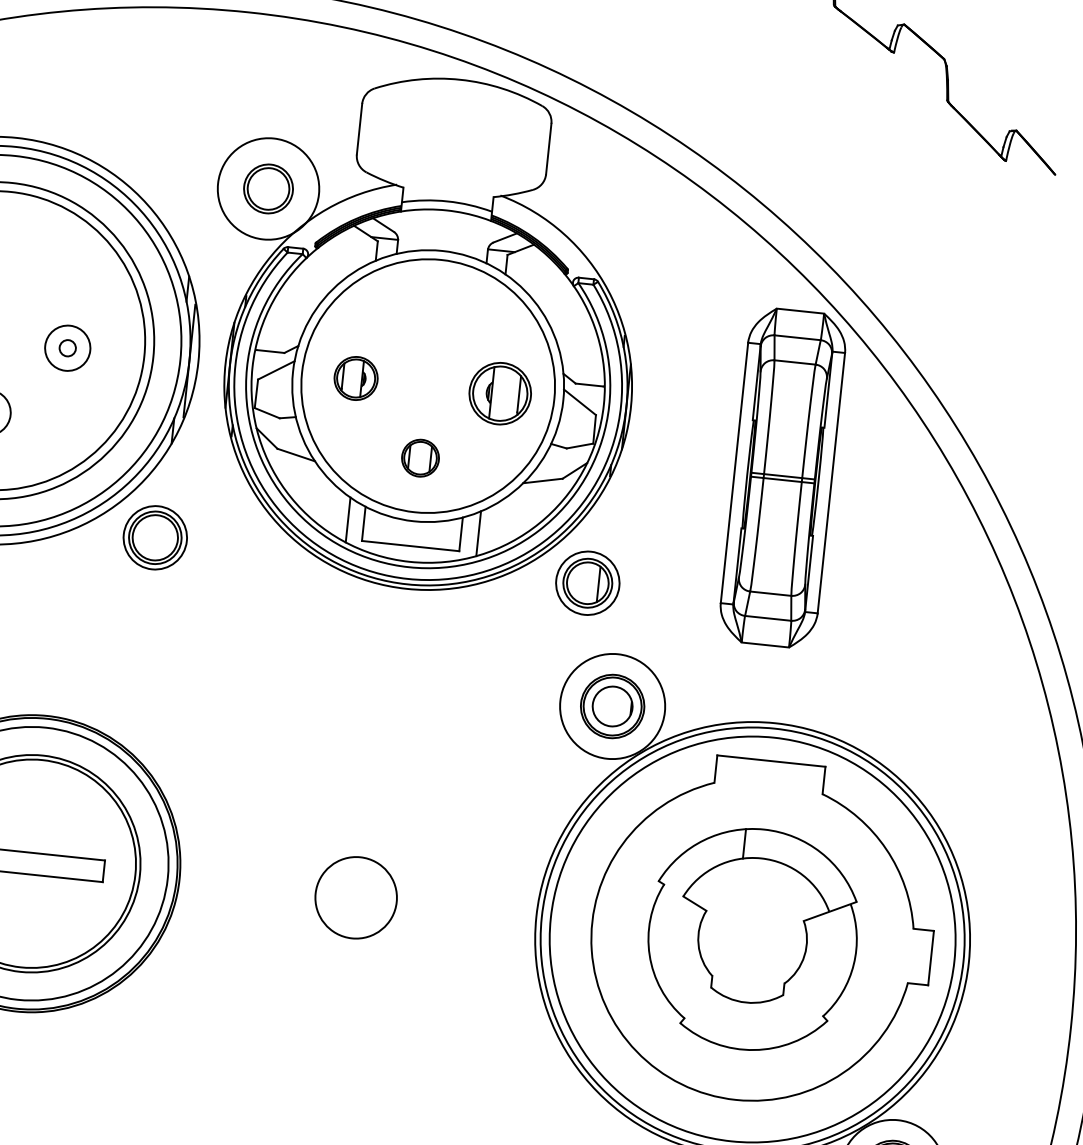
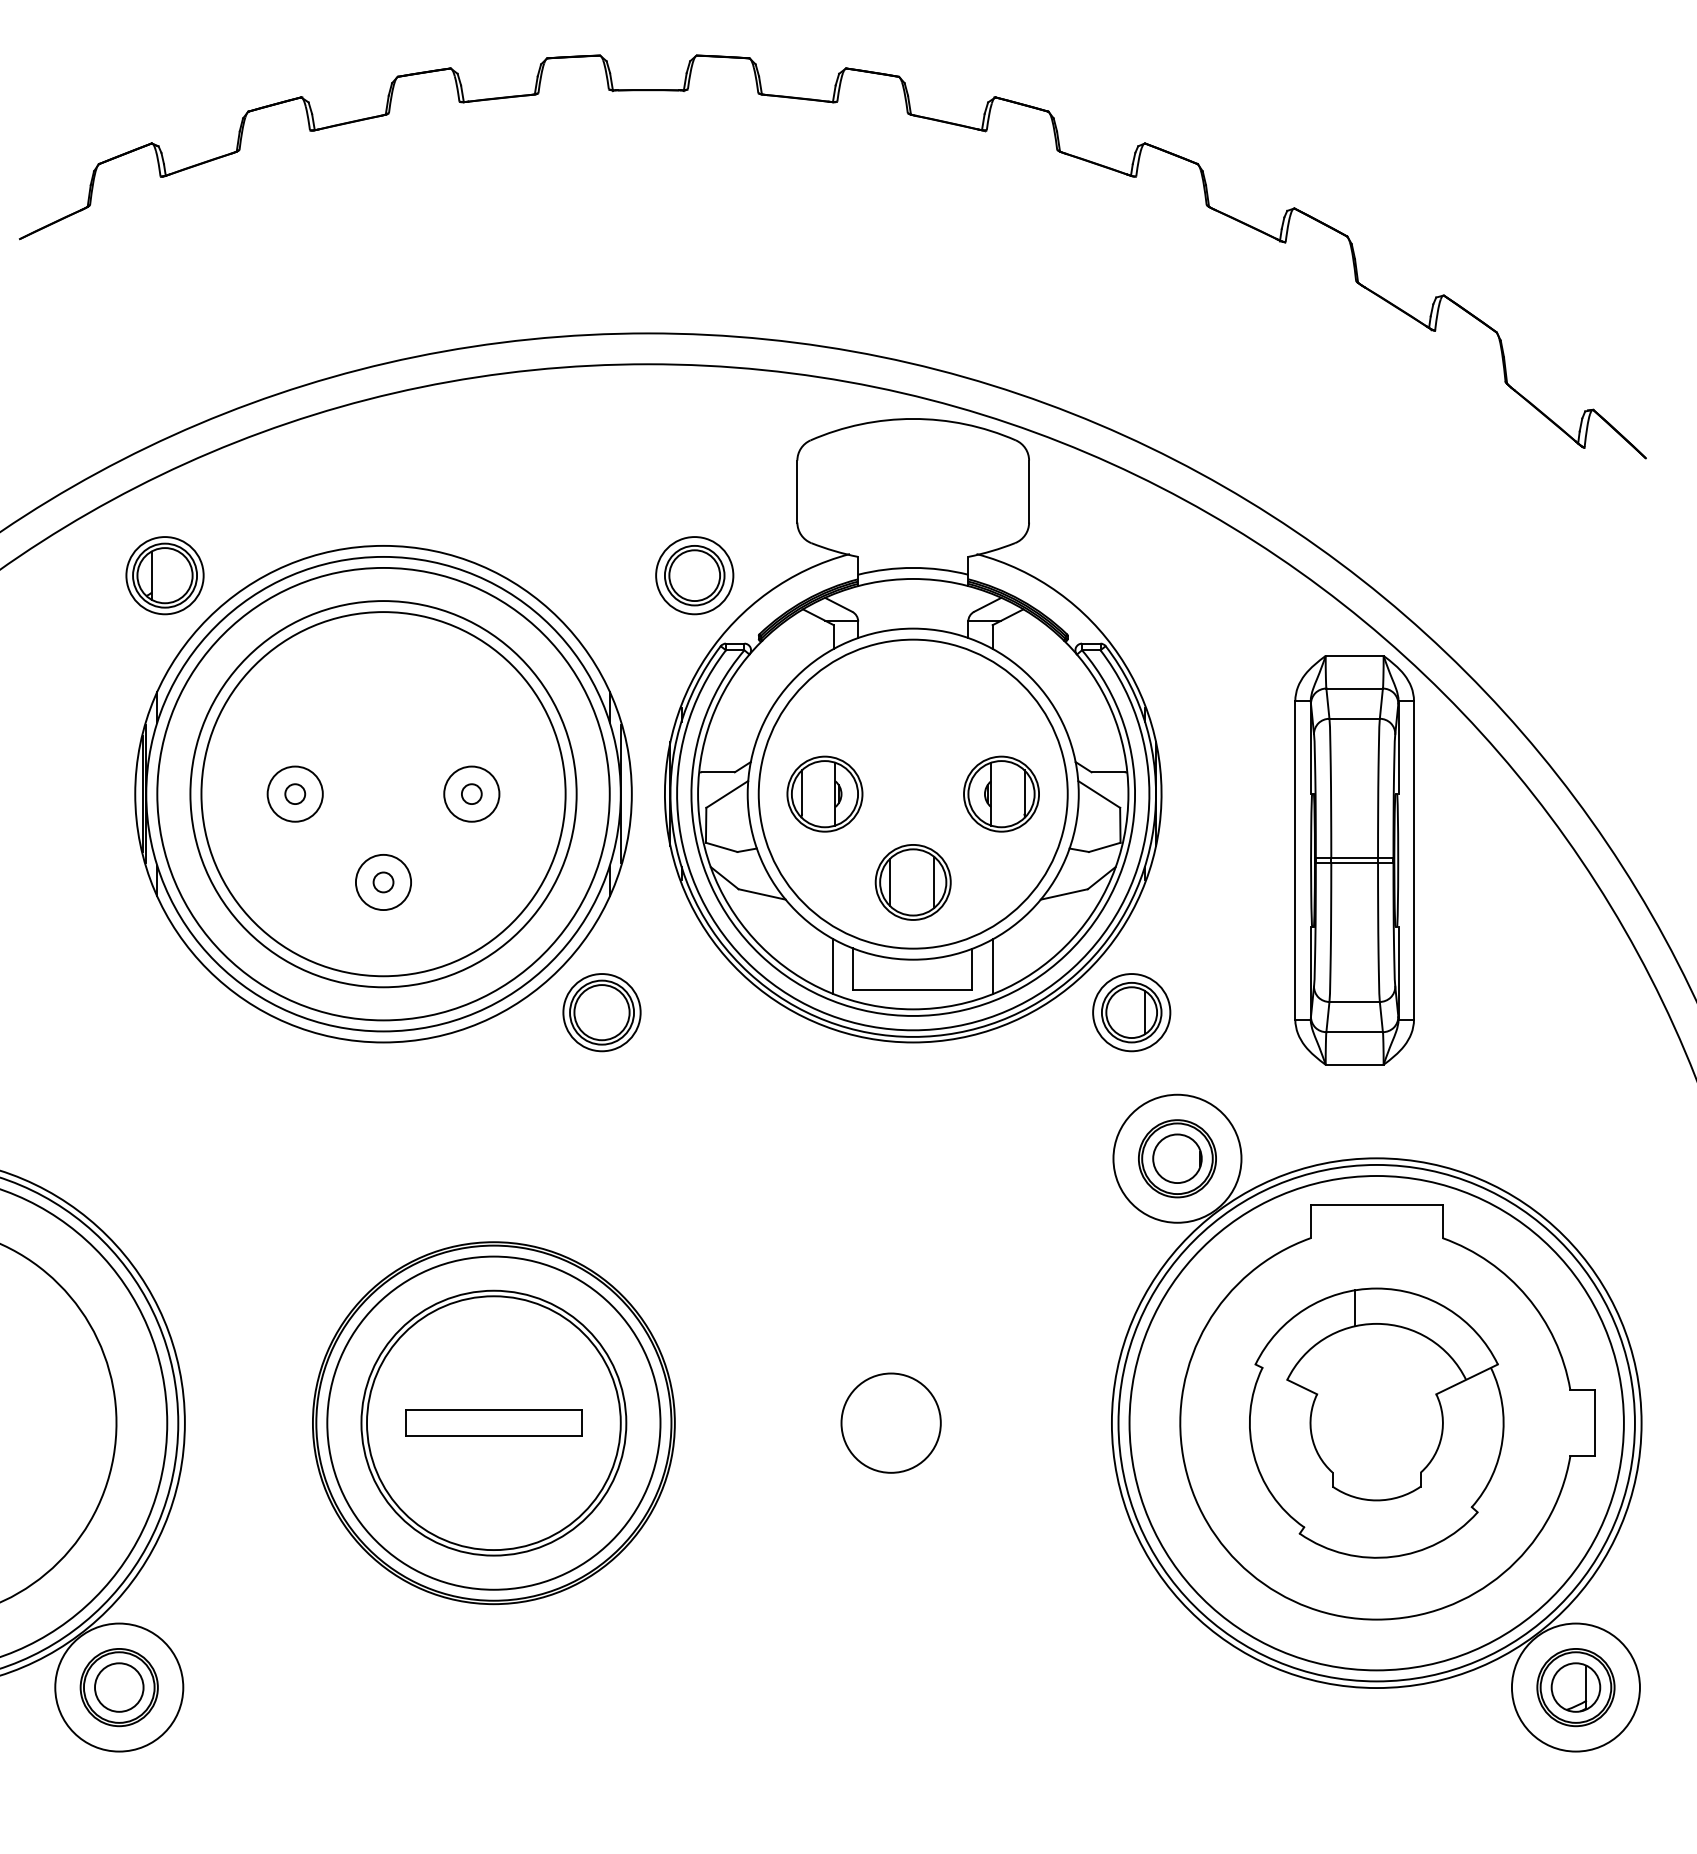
circle: (268, 188) -> (694, 575), size x0.62
part: (355, 377) -> (824, 793), size x1.43
part: (420, 458) -> (912, 882), size x1.67

